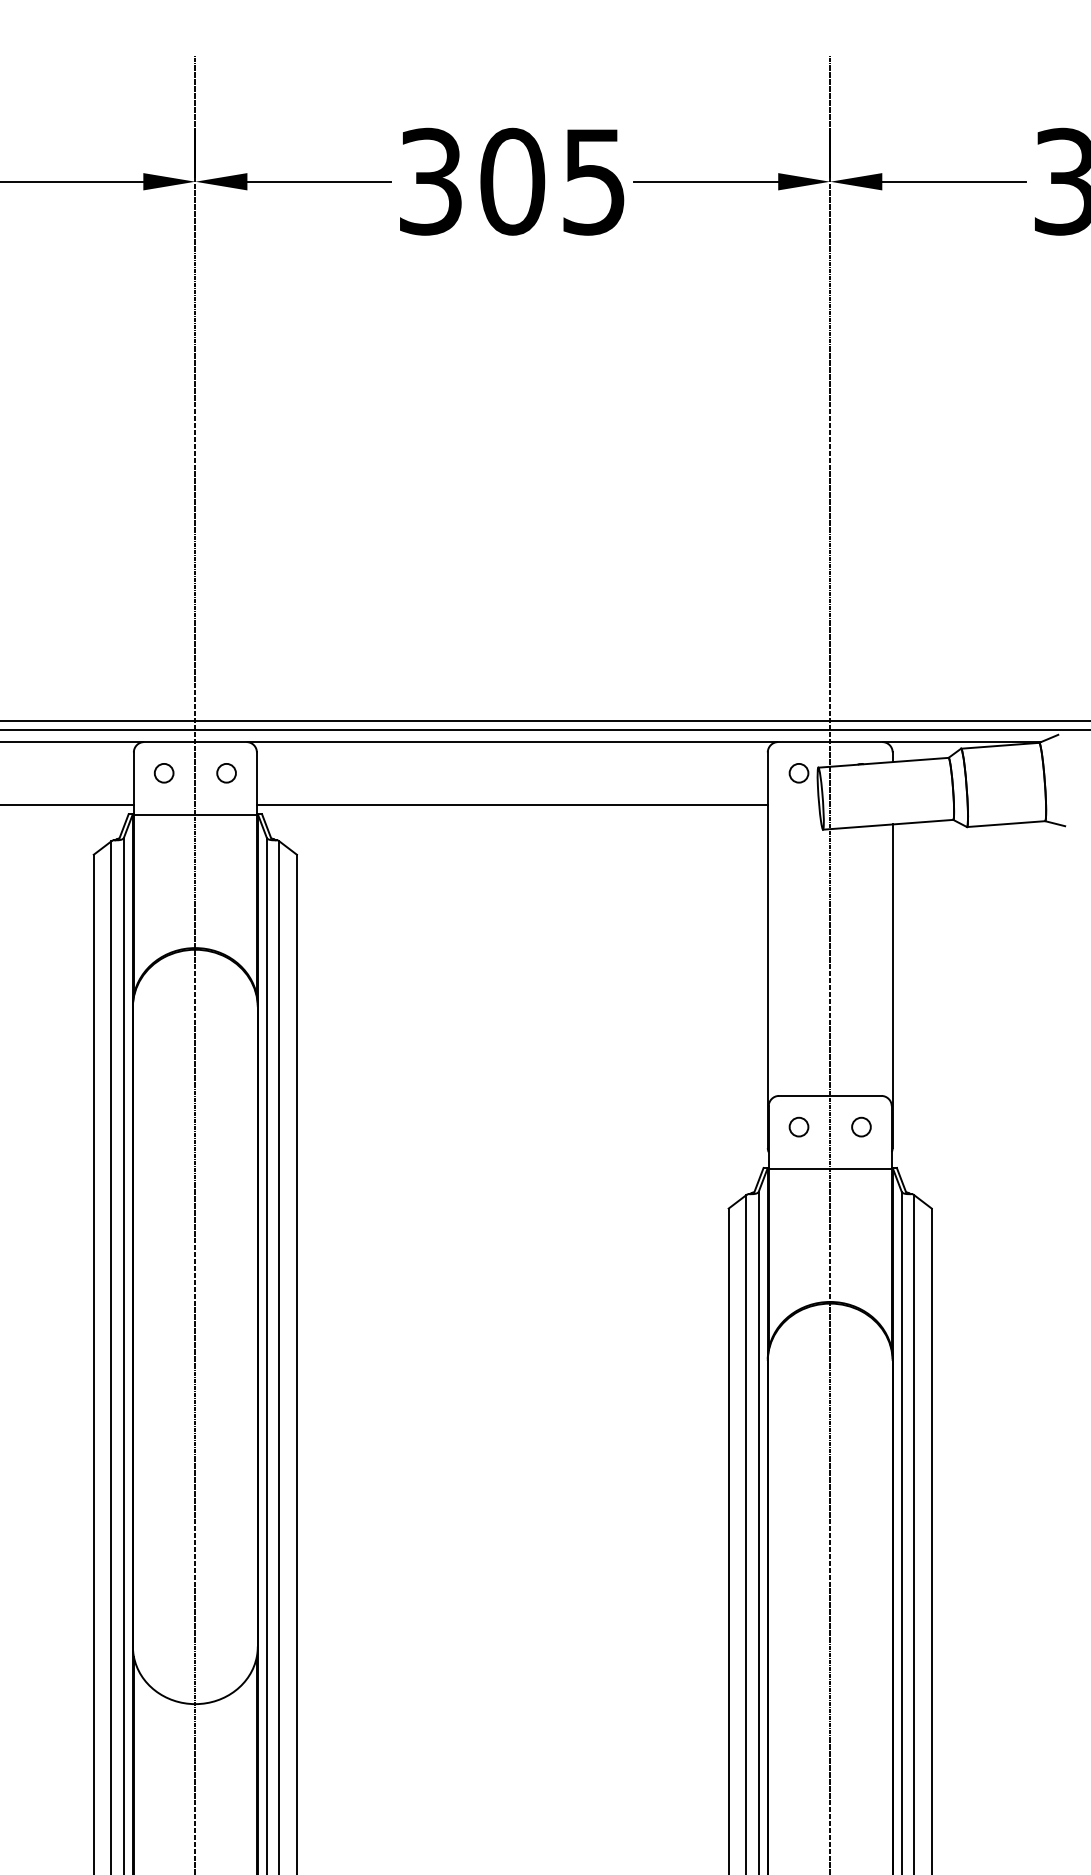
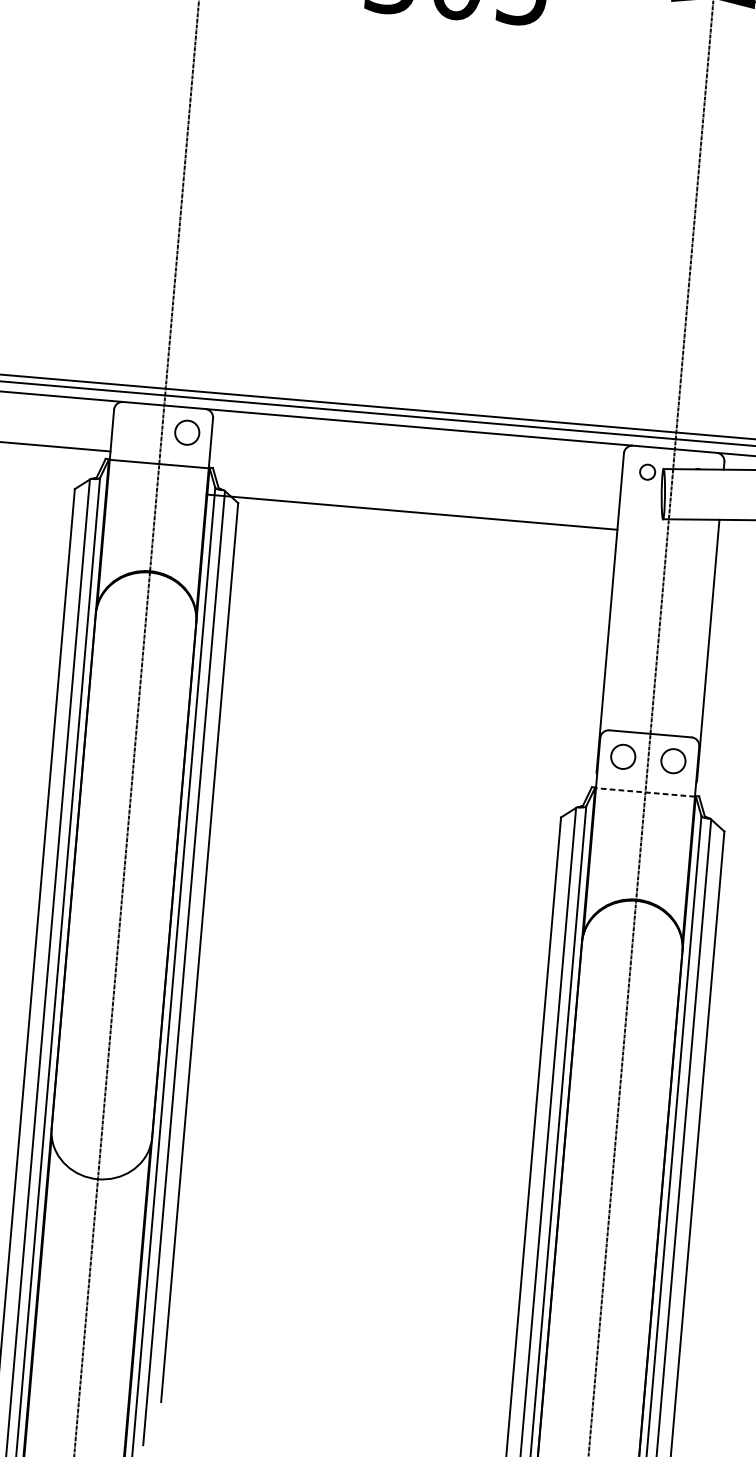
circle: (226, 772) -> (187, 432), size x1.6
circle: (163, 773) -> (136, 428), removed
line: (511, 804) -> (411, 512), moved
circle: (798, 1126) -> (622, 756), size x1.6
circle: (861, 1126) -> (673, 760), size x1.6
line: (830, 1168) -> (645, 792), solid -> dashed

